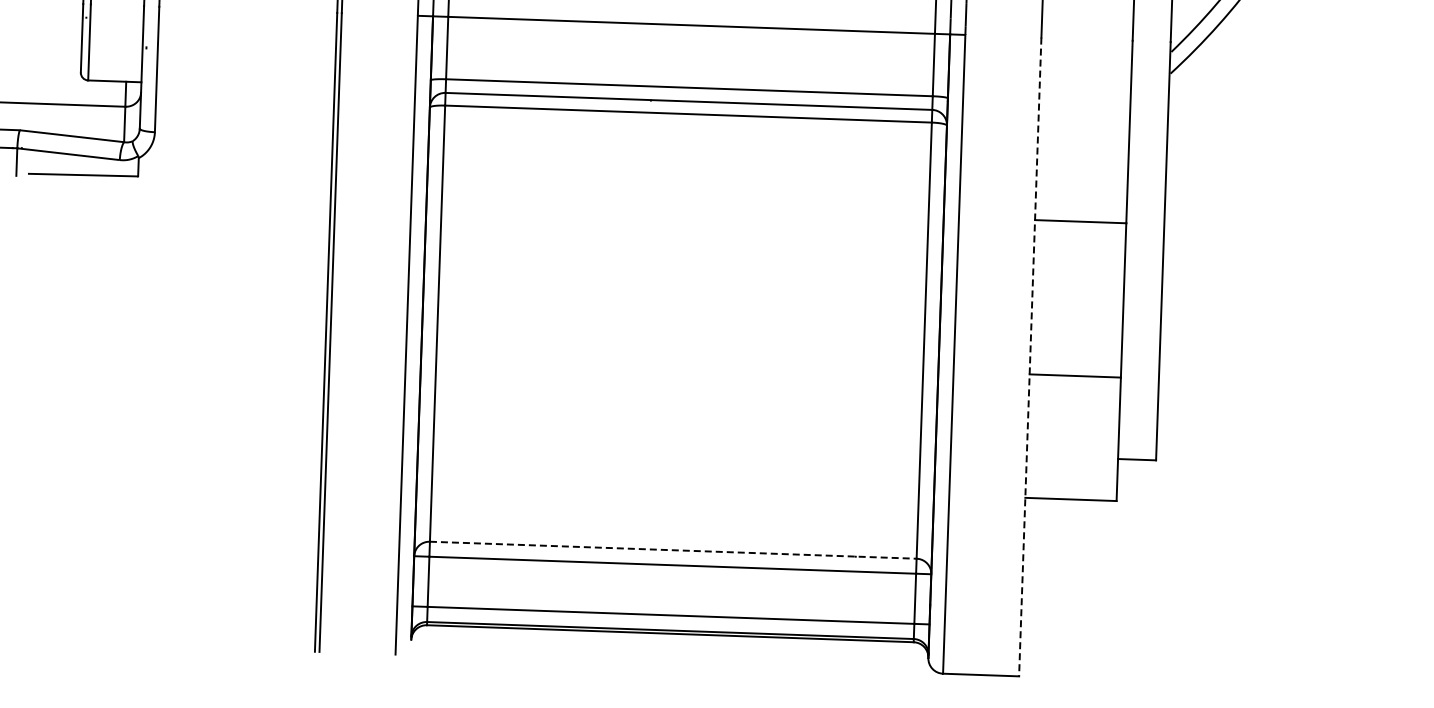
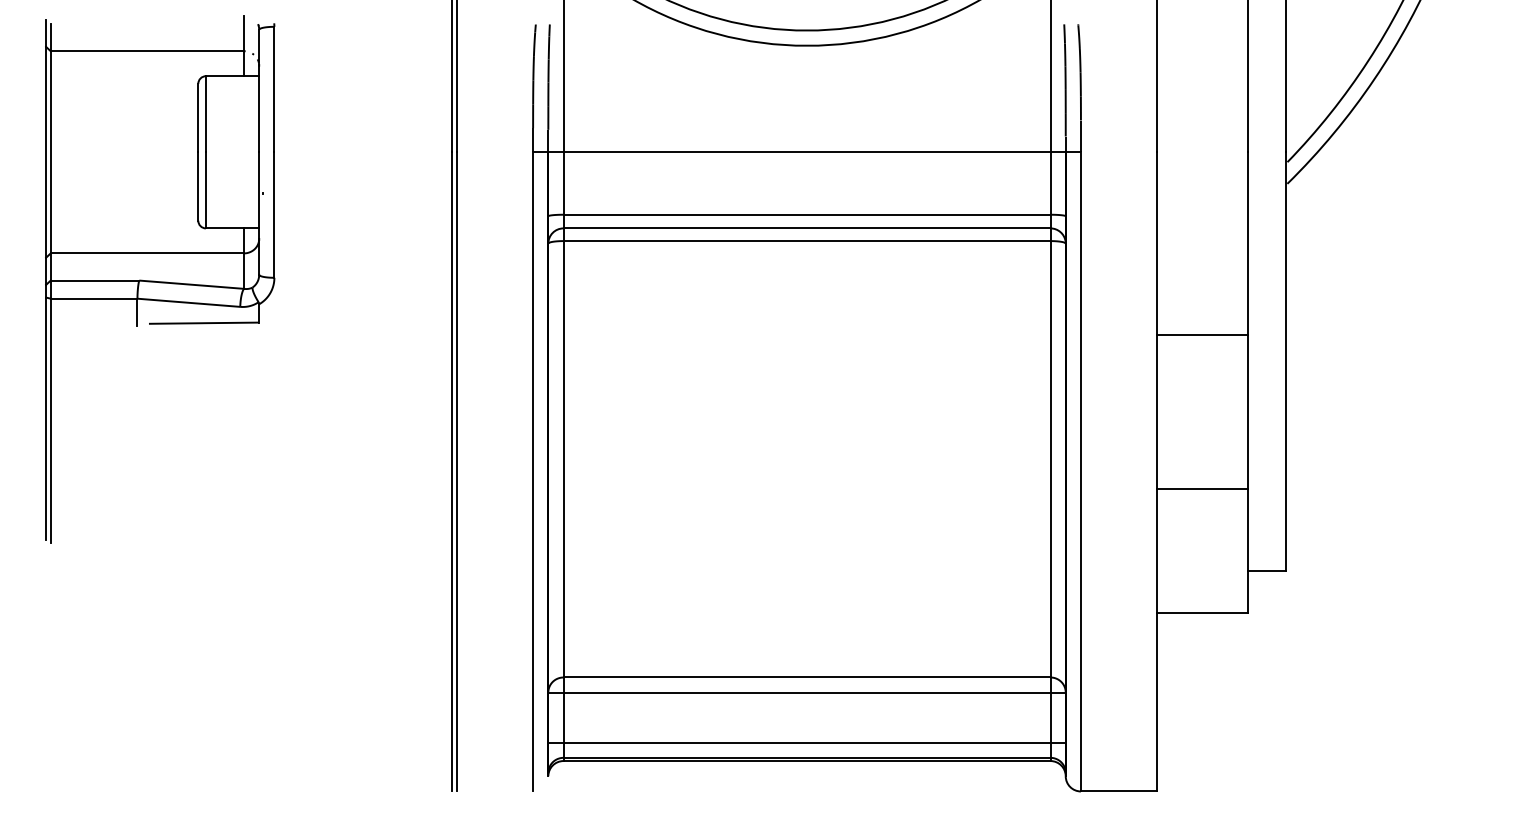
line: (1030, 356) -> (1157, 471), dashed -> solid
line: (673, 550) -> (807, 677), dashed -> solid

